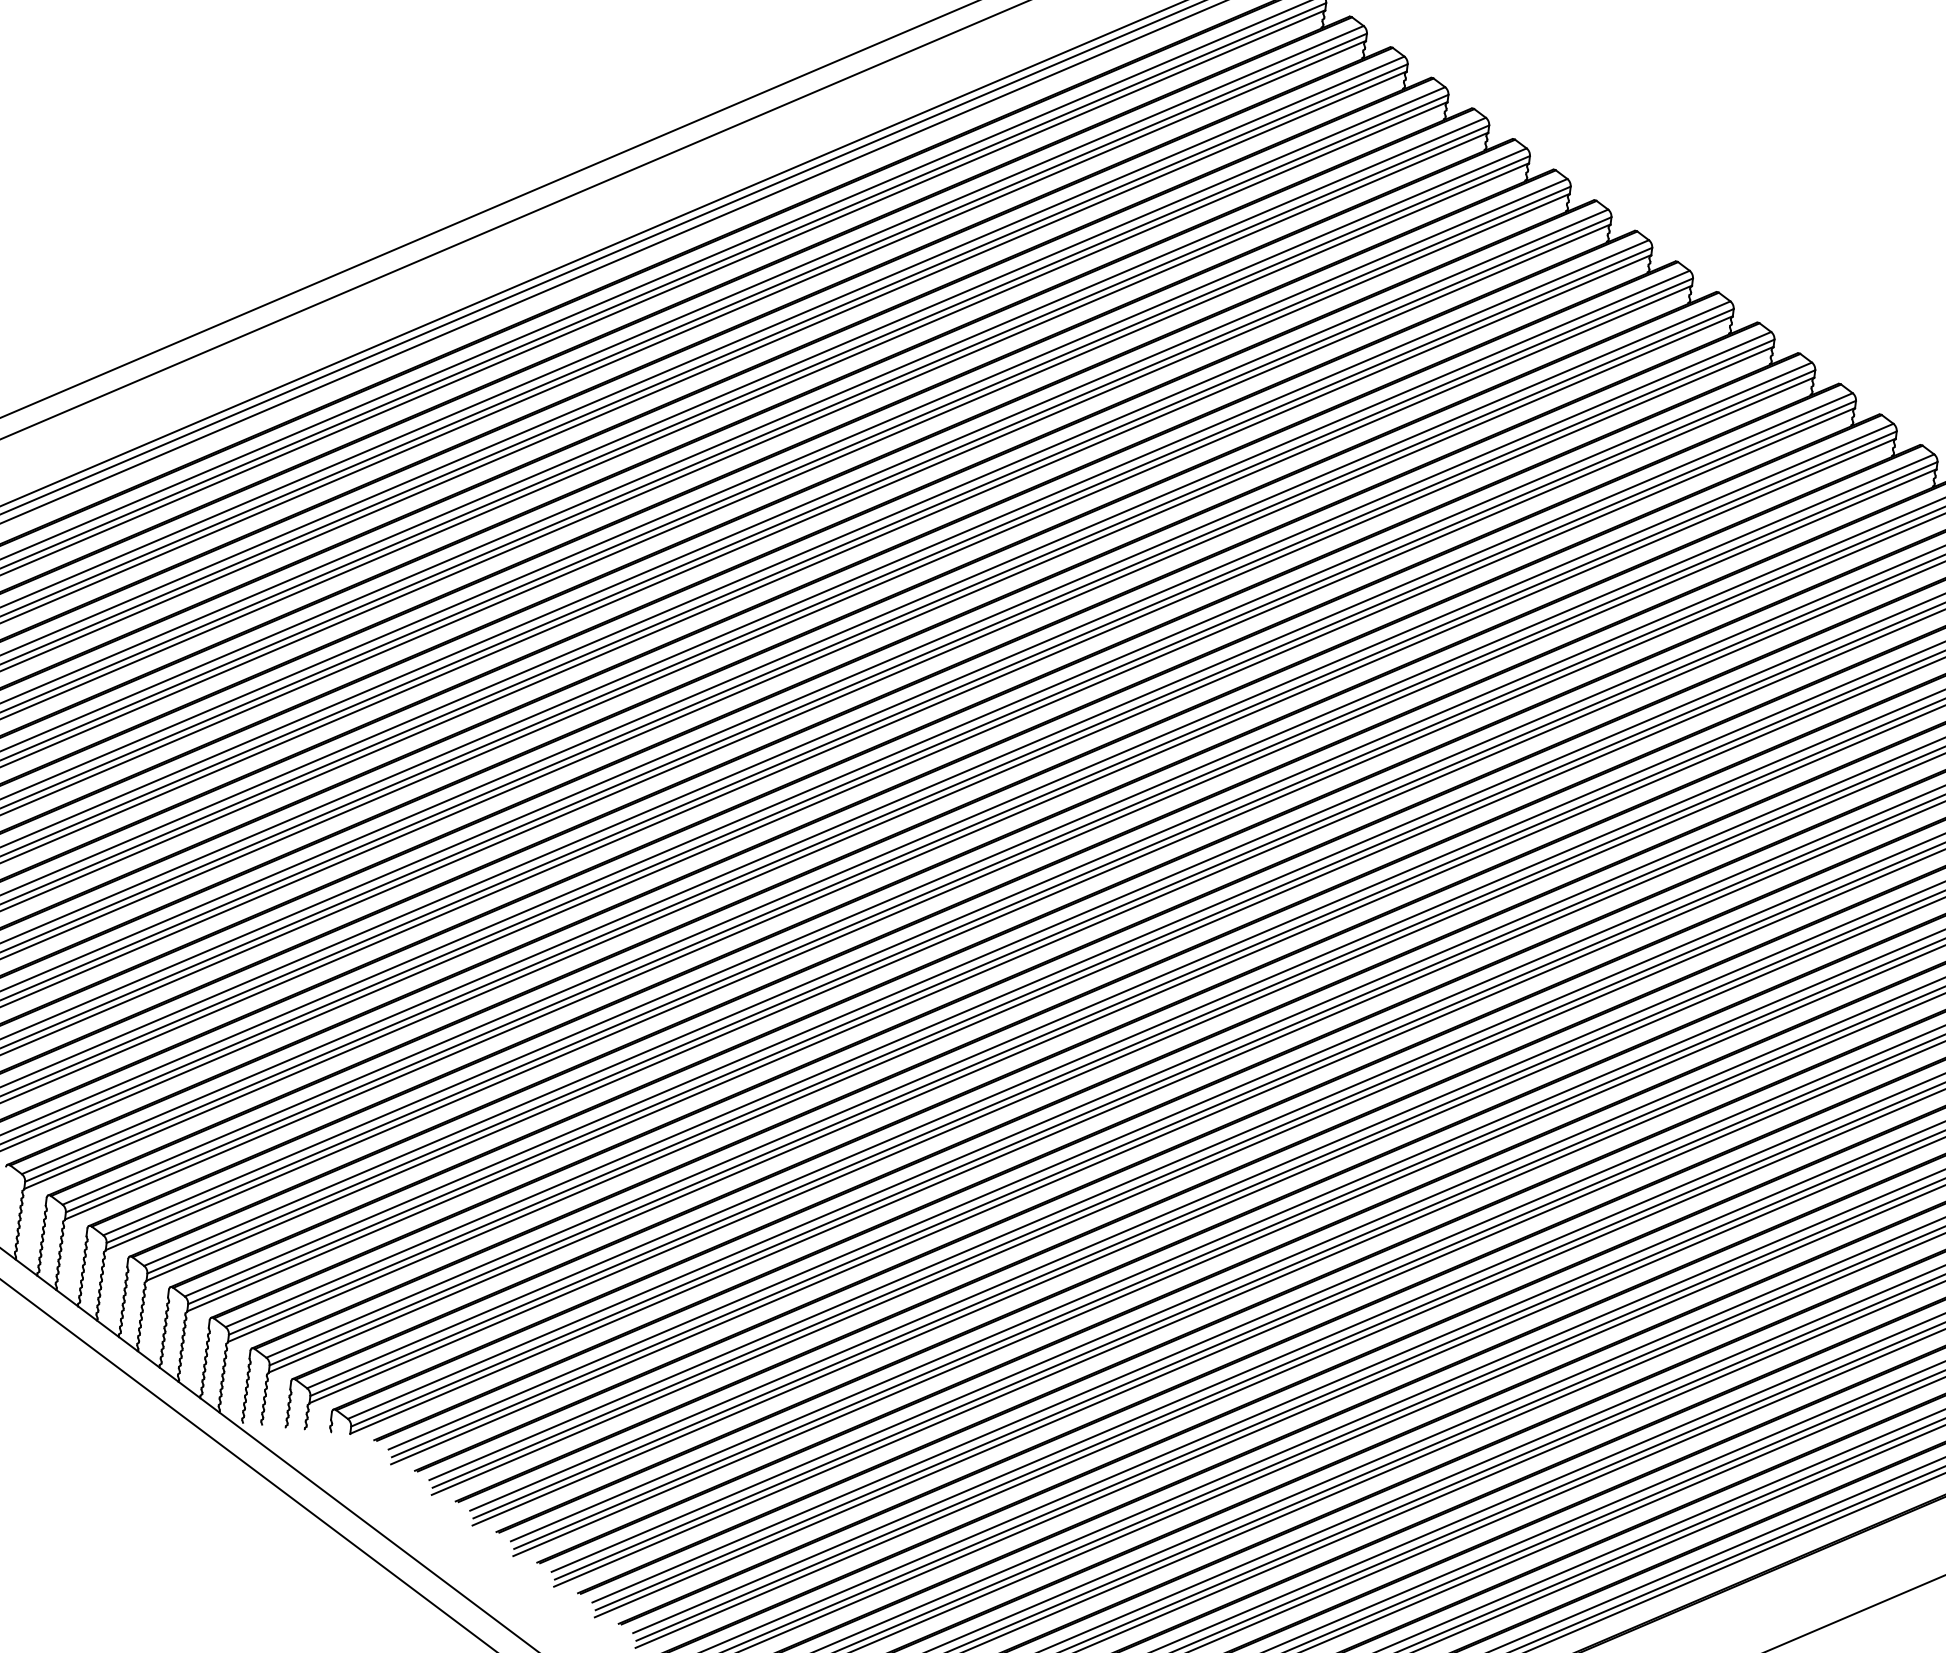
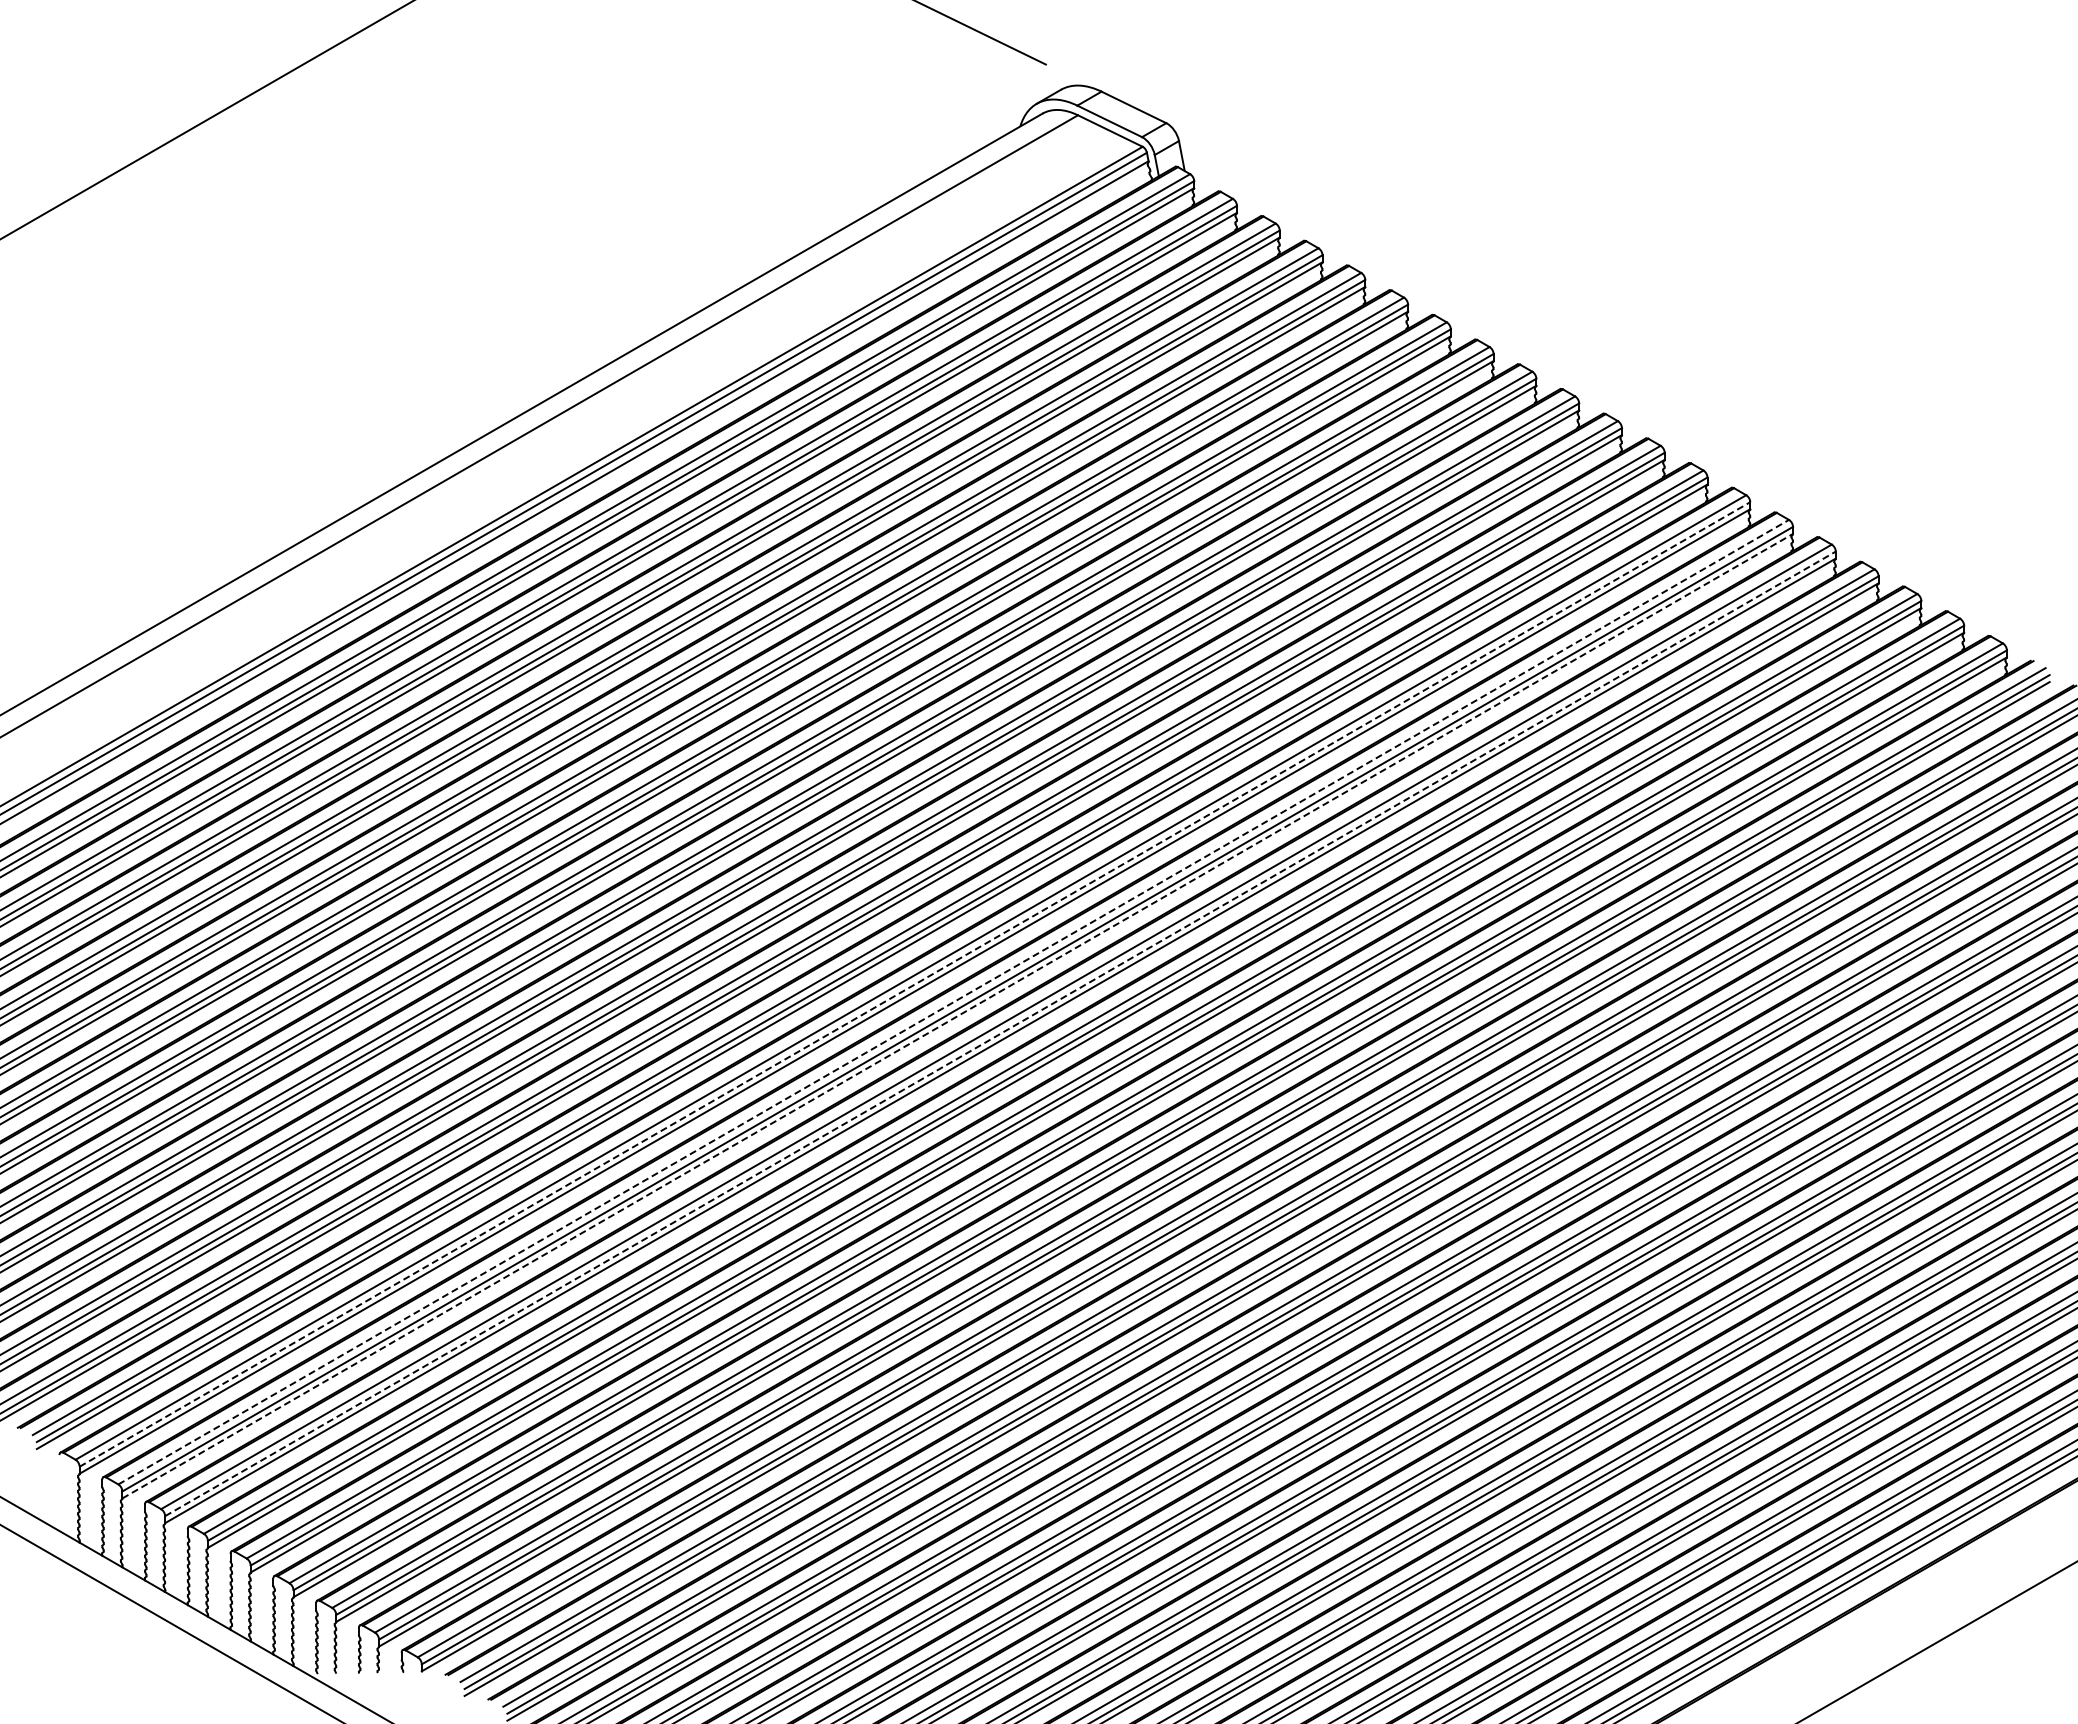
line: (940, 791) -> (914, 984), solid -> dashed
line: (977, 814) -> (953, 1002), solid -> dashed
line: (980, 829) -> (957, 1016), solid -> dashed
line: (1022, 852) -> (1000, 1033), solid -> dashed

